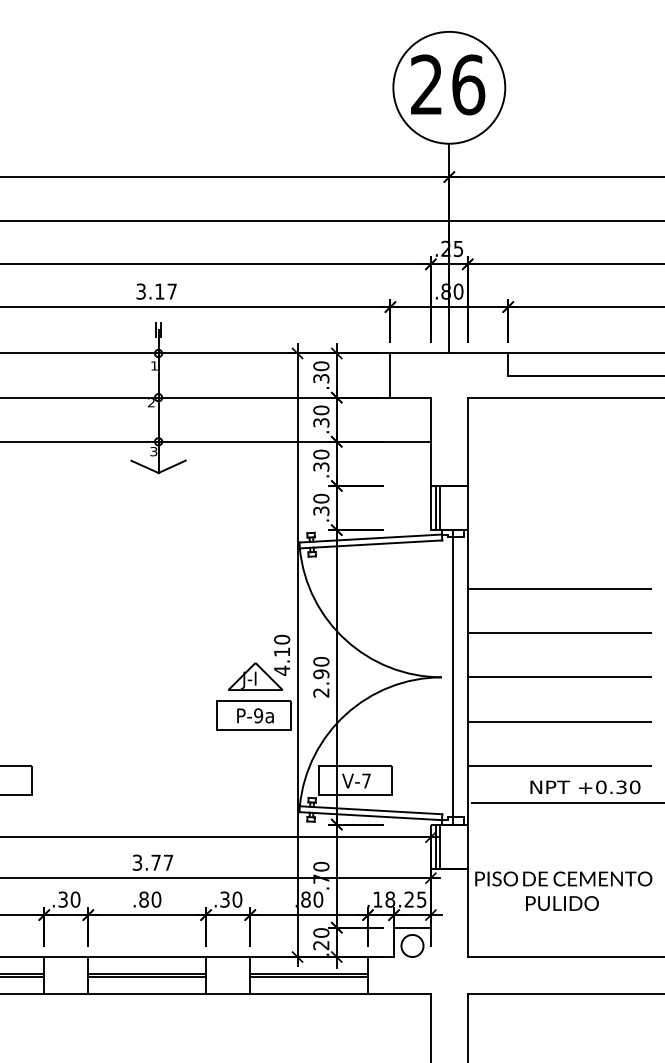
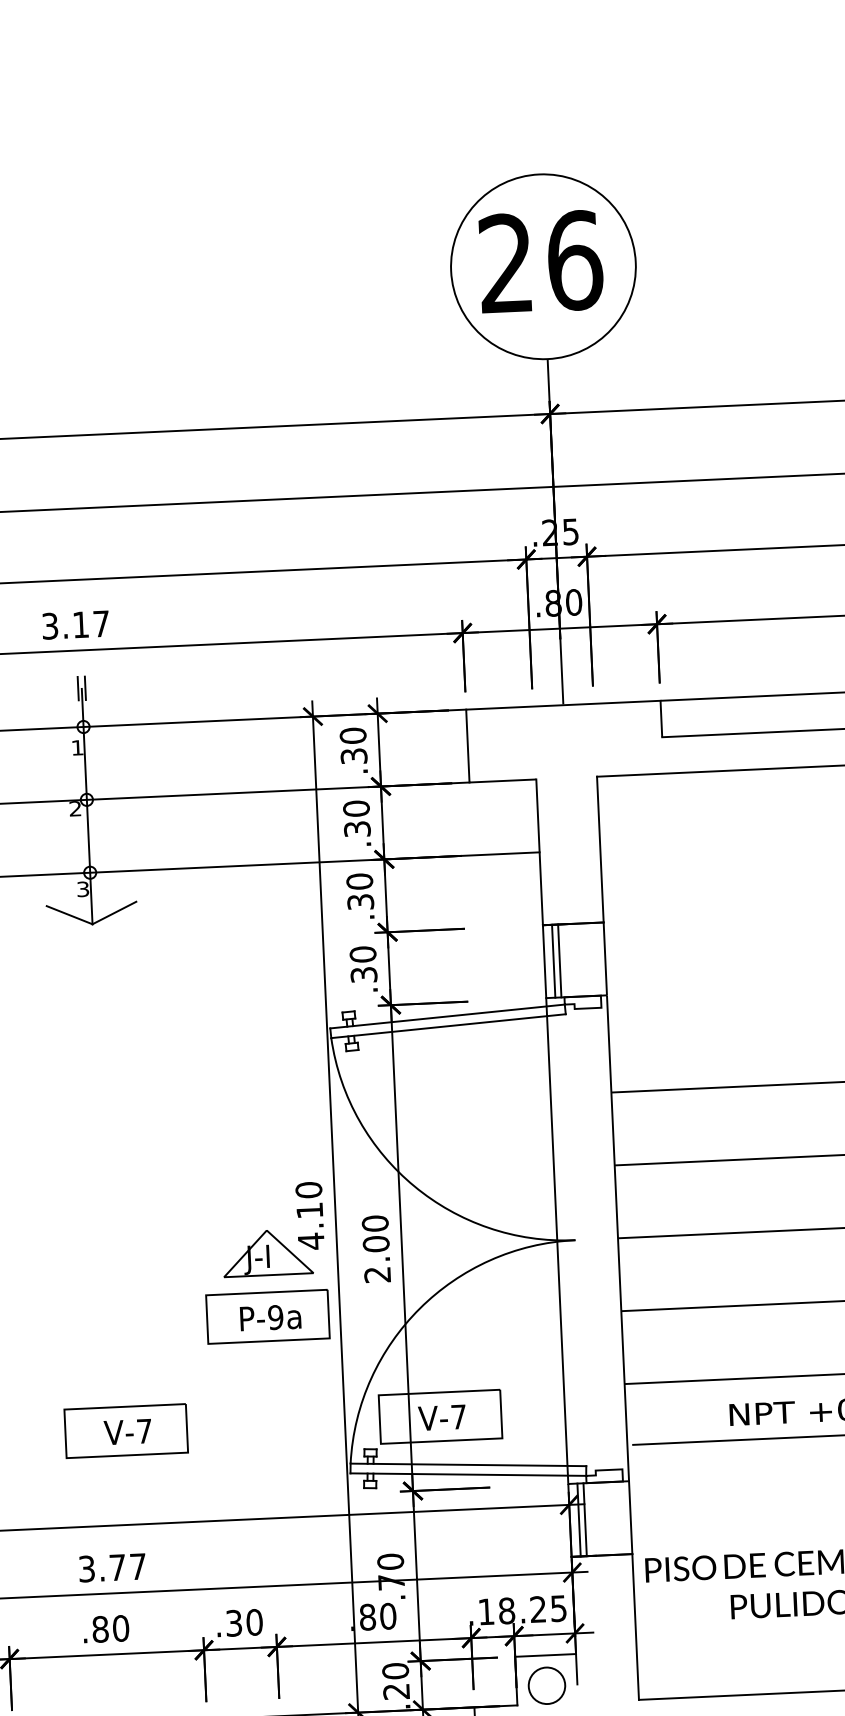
text: (321, 674) -> (376, 1244), 2.90 -> 2.00
line: (452, 677) -> (556, 1241), moved
part: (164, 780) -> (125, 1431), added

